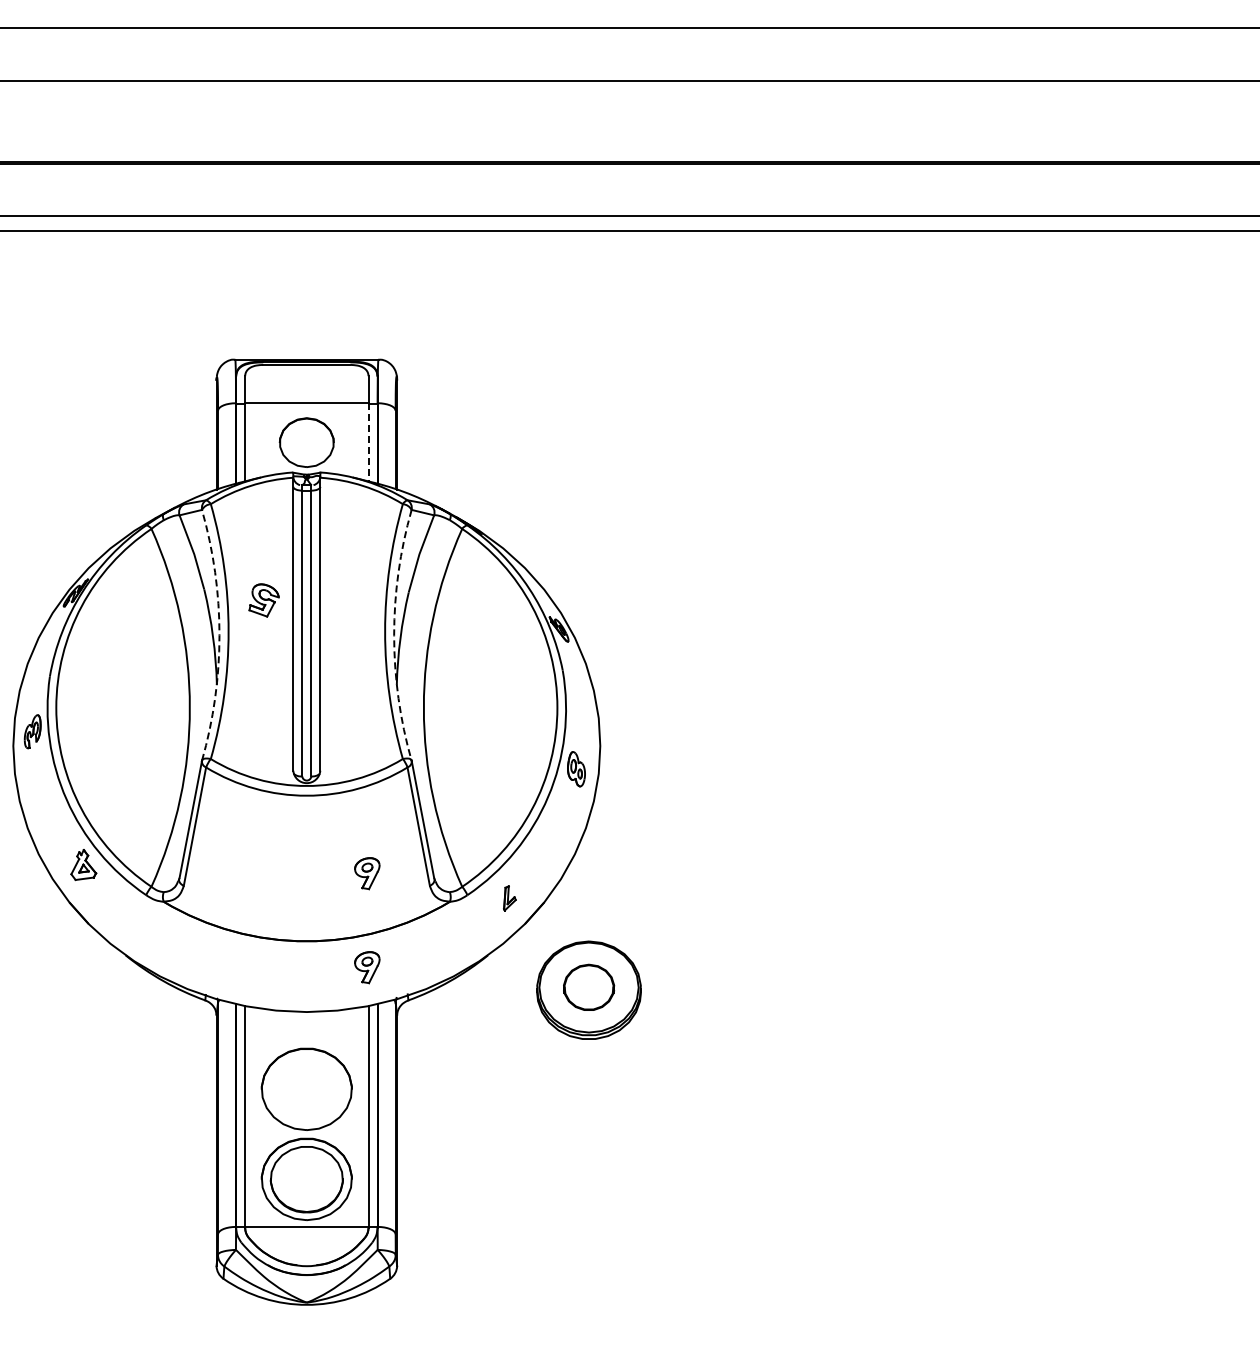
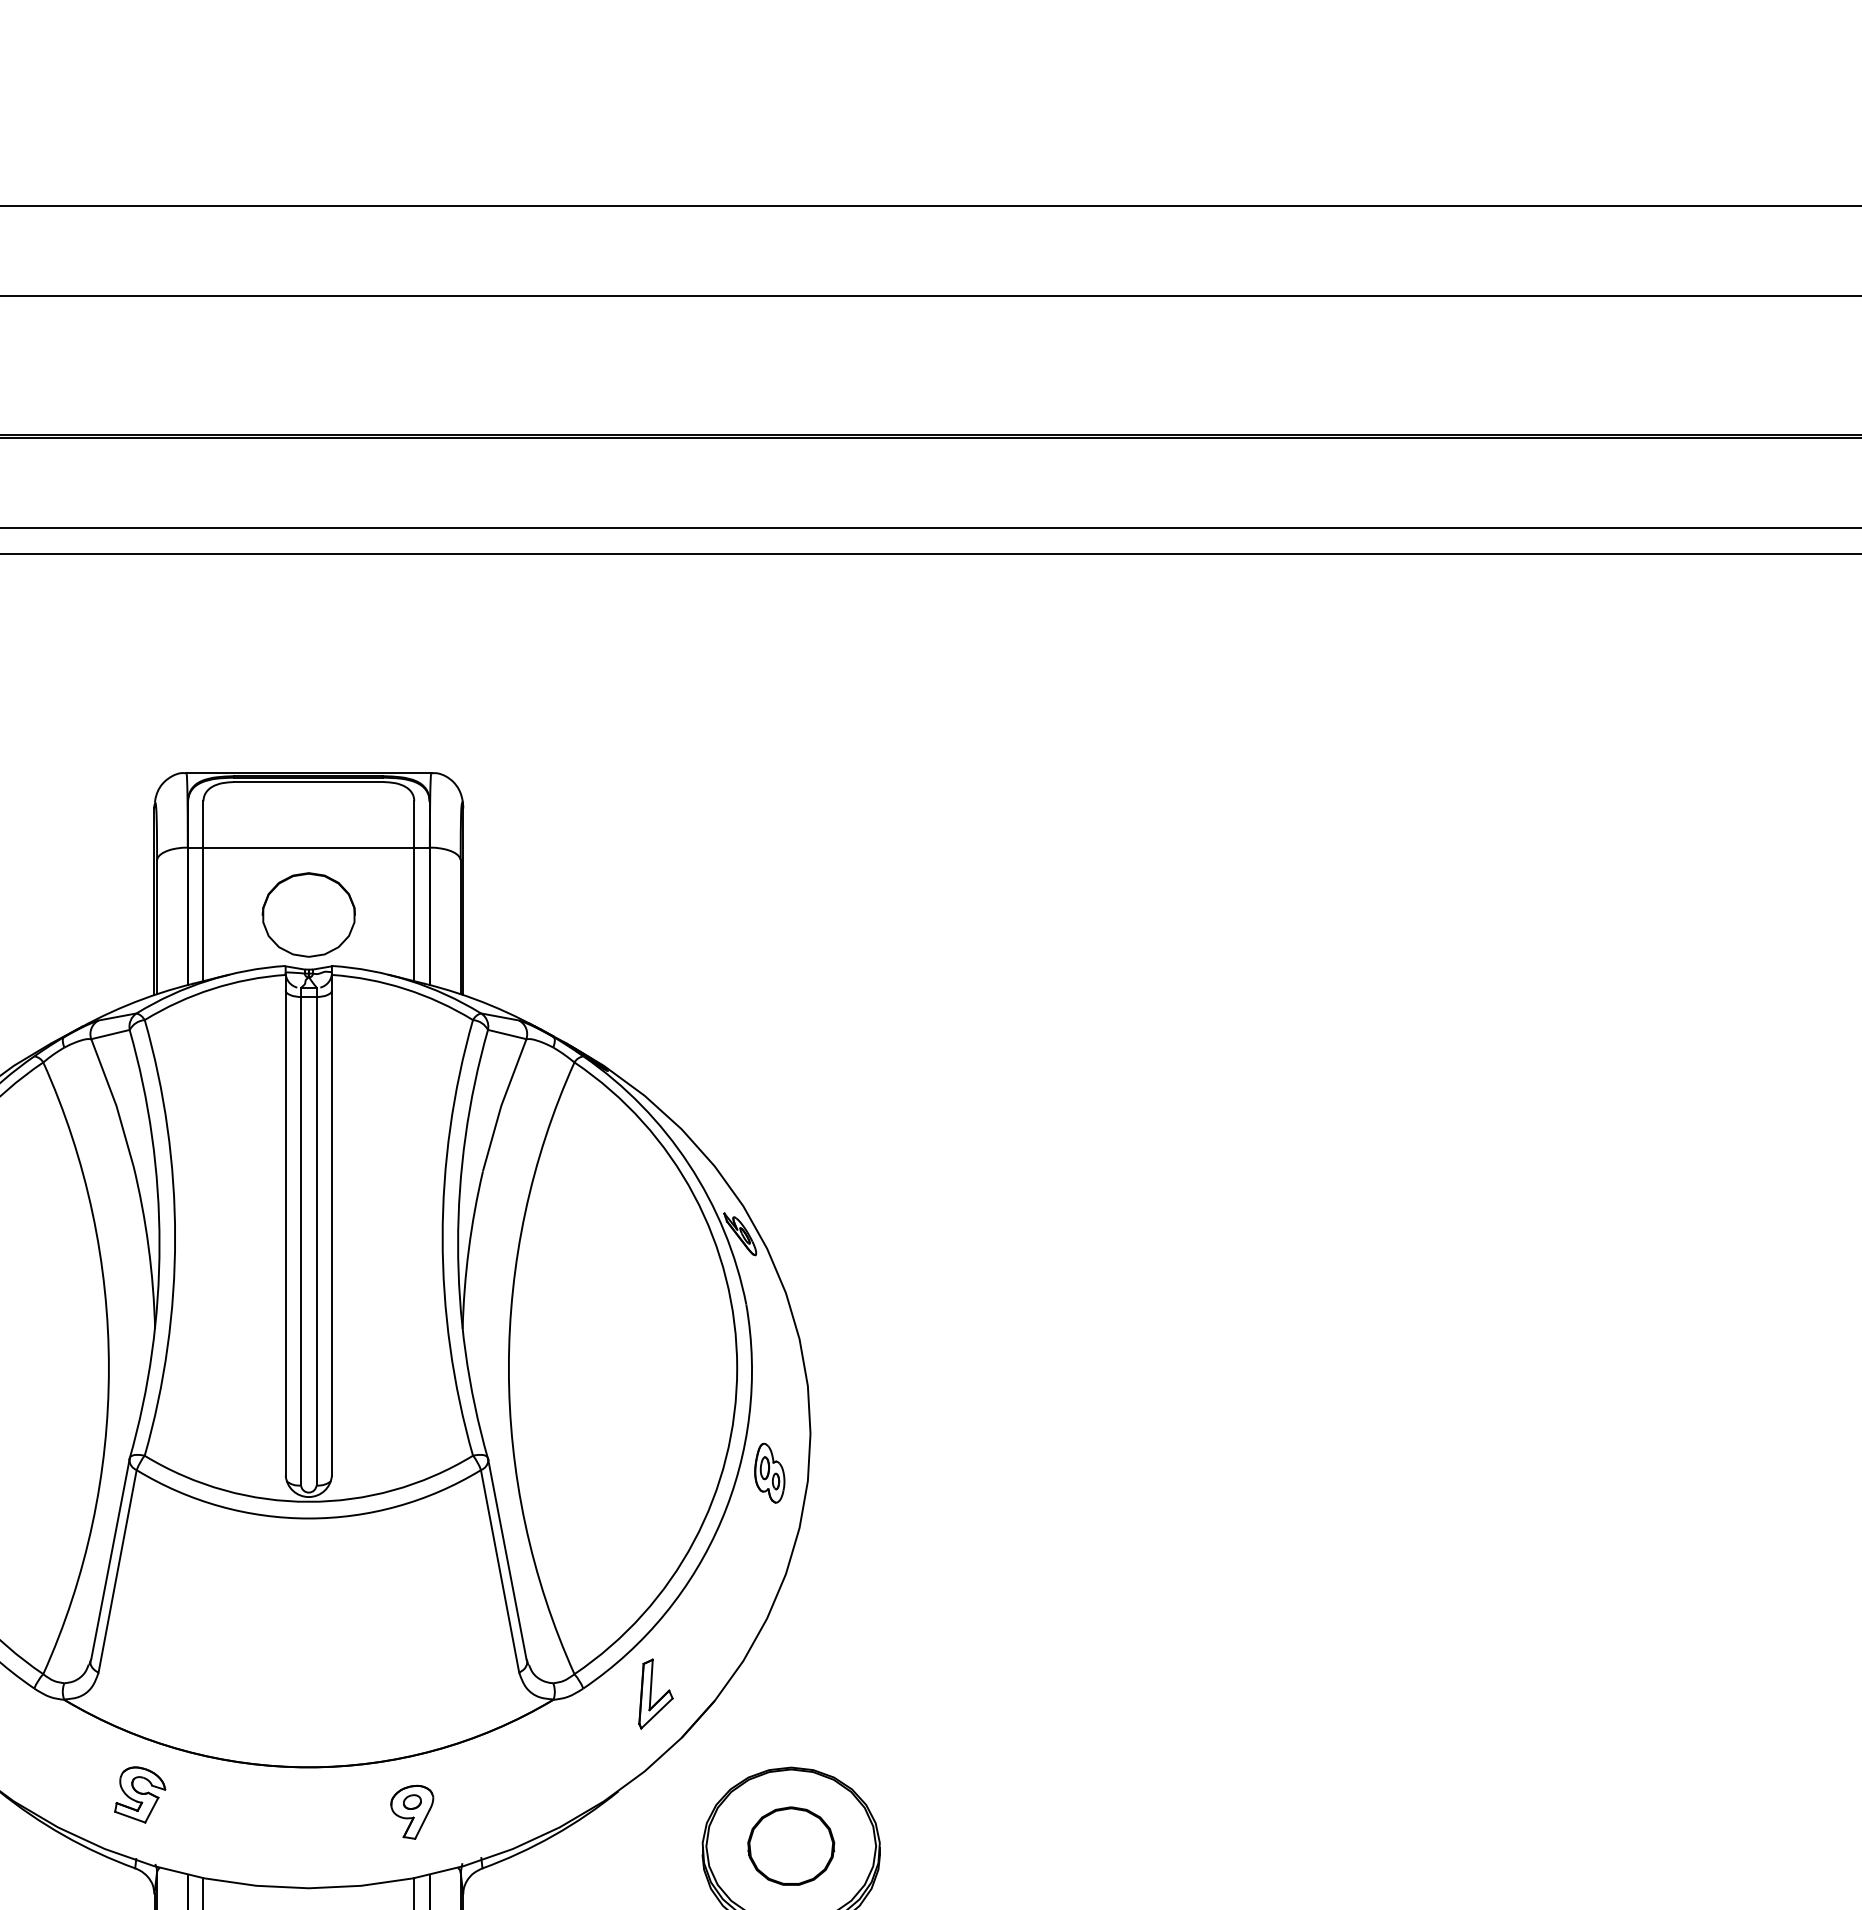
line: (368, 442) -> (414, 914), dashed -> solid
part: (263, 600) -> (139, 1795), moved
arc: (219, 635) -> (159, 1244), dashed -> solid
arc: (394, 635) -> (458, 1244), dashed -> solid
part: (367, 873) -> (412, 1651), removed
part: (509, 898) -> (655, 1694), size x1.67

